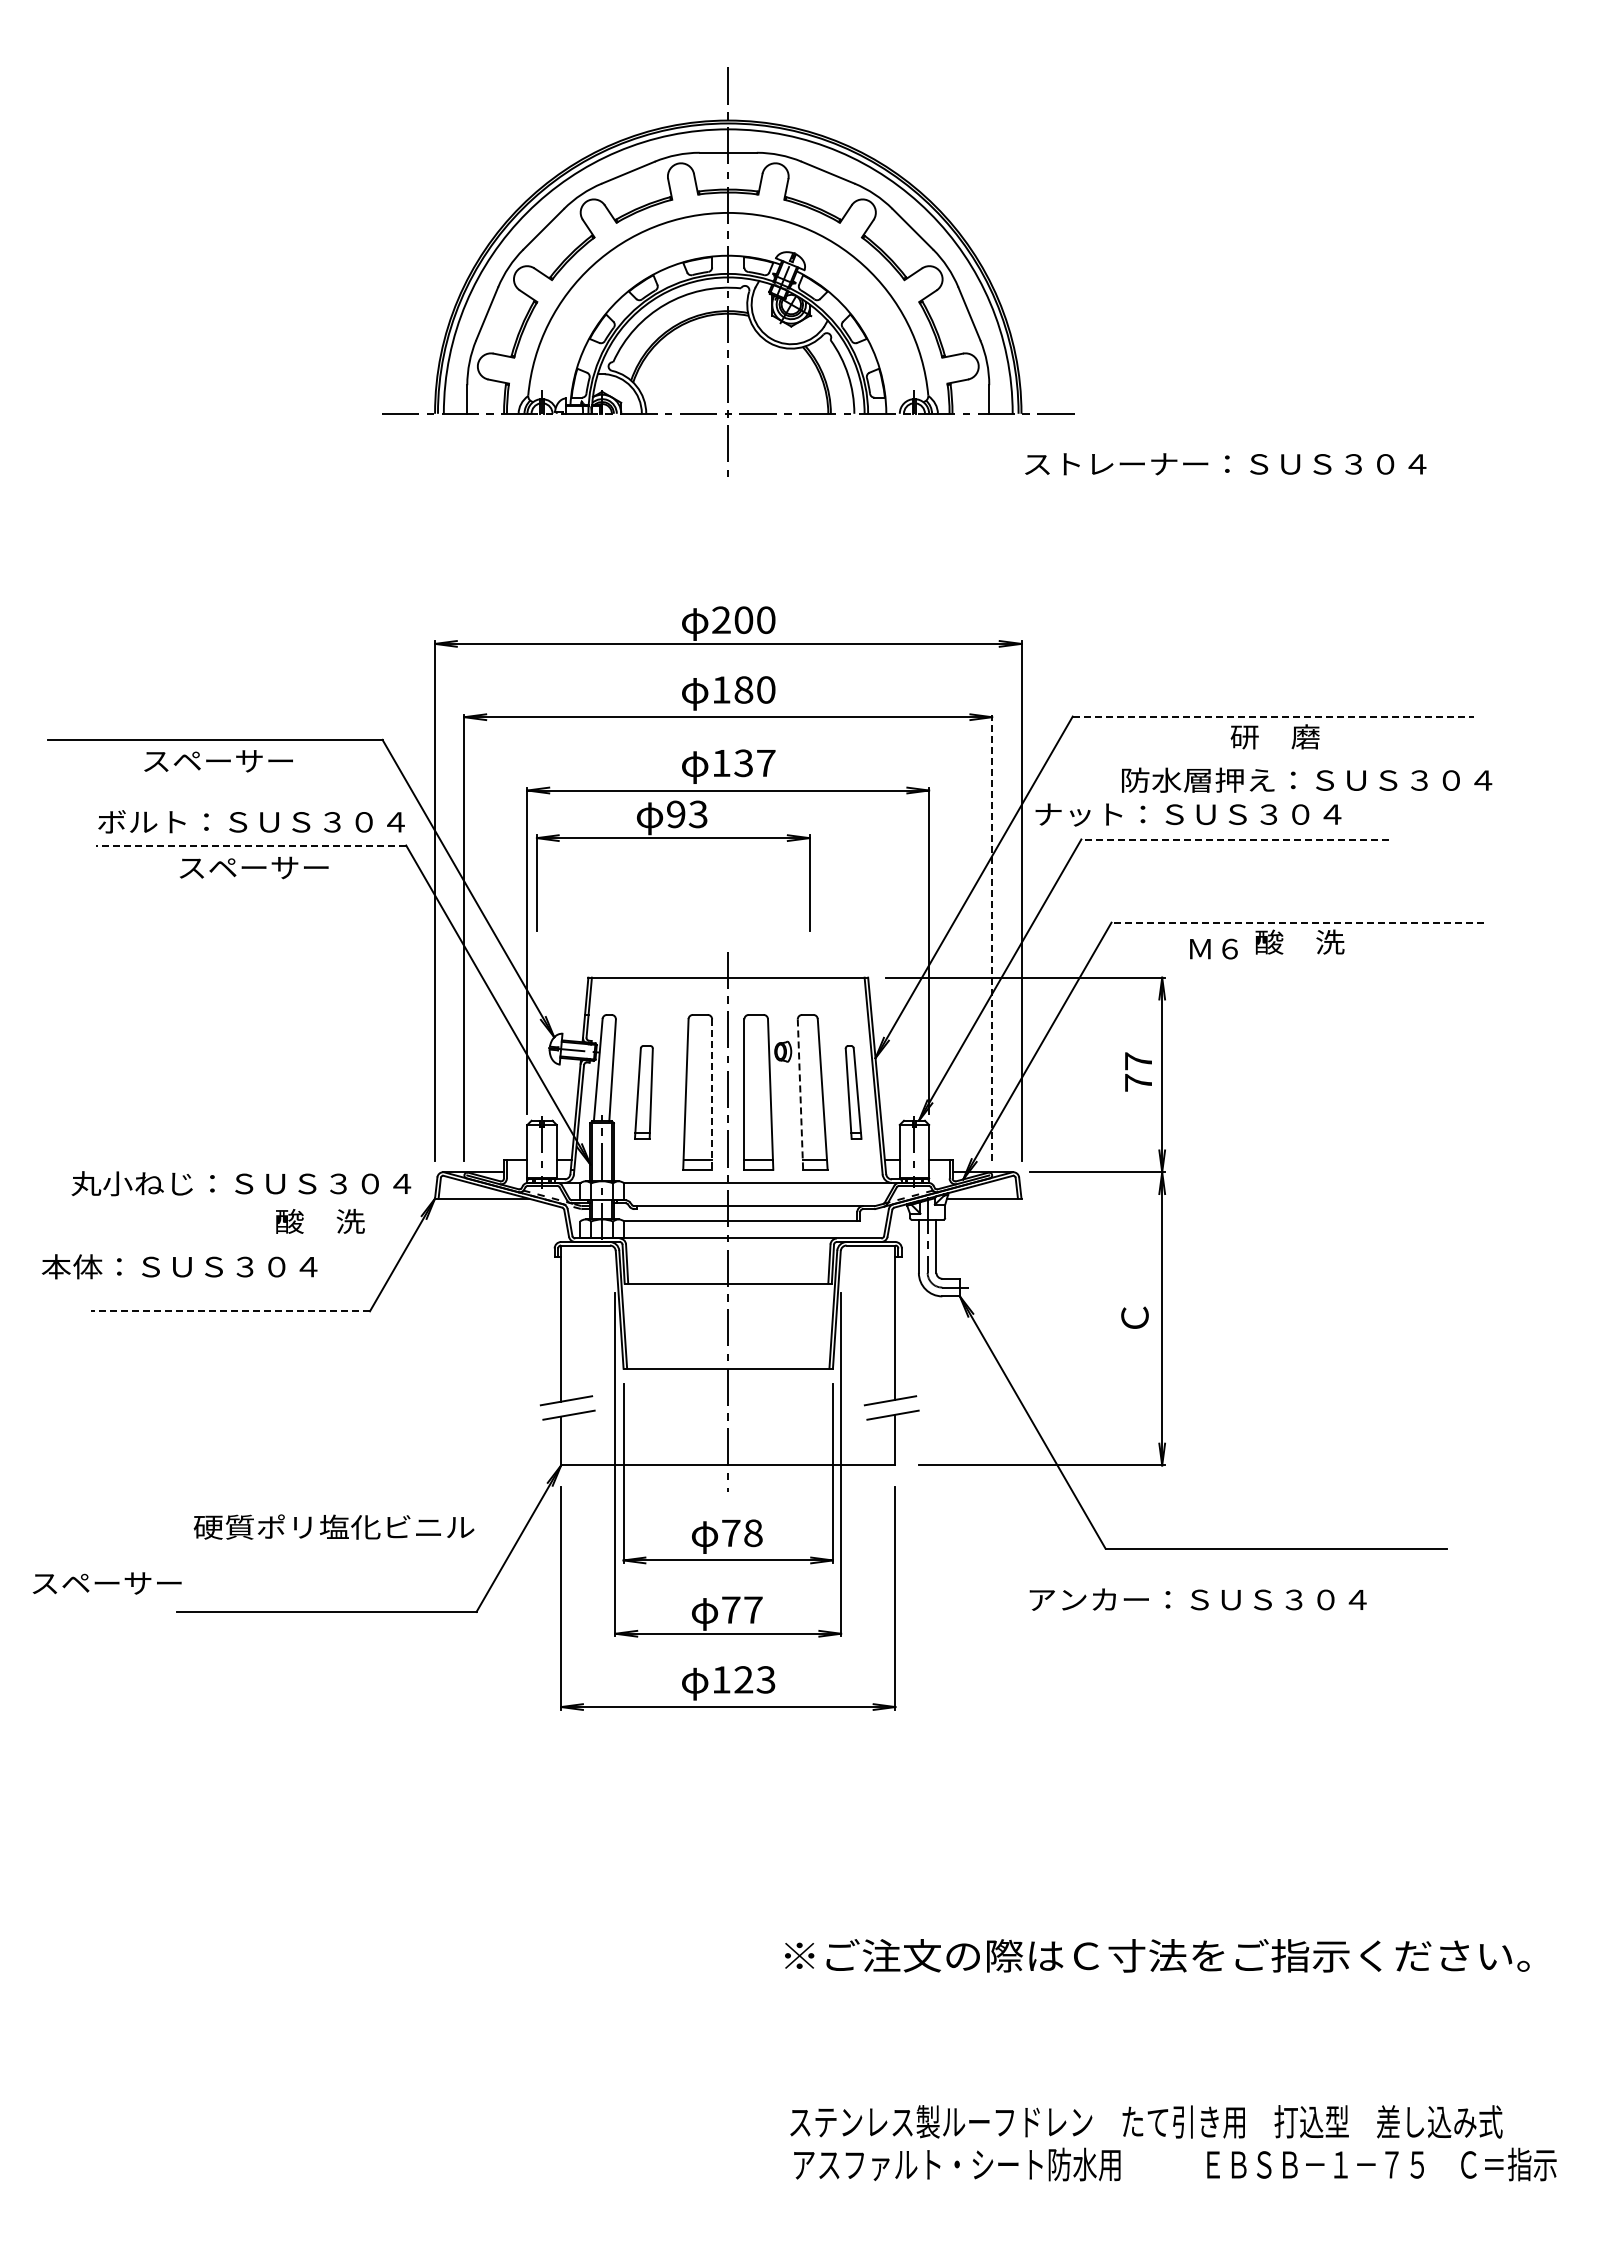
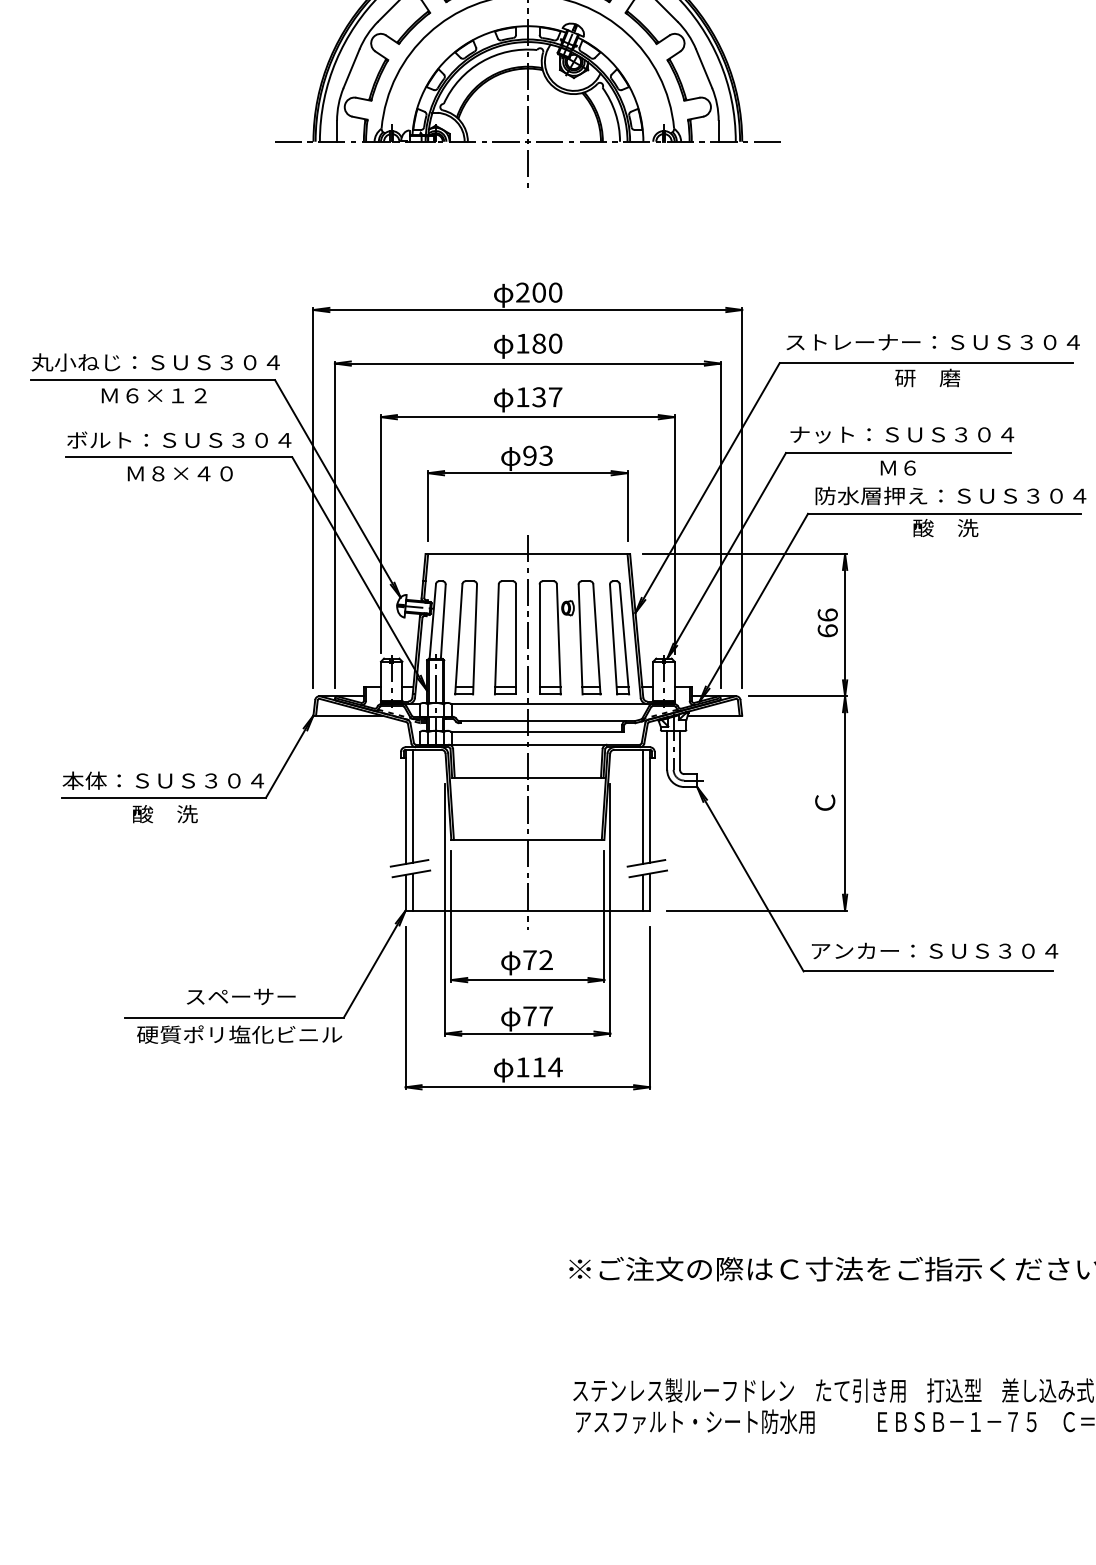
text: (1225, 464) -> (933, 342), moved
line: (1273, 716) -> (926, 363), dashed -> solid
text: (218, 761) -> (155, 395), スペーサー -> Ｍ６×１２
text: (1307, 779) -> (951, 495), moved
text: (1188, 814) -> (902, 434), moved
part: (673, 838) -> (528, 473), moved
line: (1235, 839) -> (898, 453), dashed -> solid
line: (250, 845) -> (178, 457), dashed -> solid
text: (254, 867) -> (181, 473), スペーサー -> Ｍ８×４０
line: (1297, 922) -> (944, 513), dashed -> solid
line: (992, 937) -> (721, 524), dashed -> solid
text: (1213, 948) -> (897, 467), moved
text: (1138, 1071) -> (827, 622), 77 -> 66
part: (643, 1092) -> (465, 637), size x1.67
part: (853, 1092) -> (619, 637), size x1.67
line: (712, 1095) -> (516, 640), dashed -> solid
line: (800, 1095) -> (580, 640), dashed -> solid
text: (241, 1183) -> (155, 362), moved
text: (320, 1220) -> (165, 813), moved
text: (179, 1266) -> (163, 780), moved
line: (230, 1311) -> (163, 798), dashed -> solid
line: (571, 1322) -> (413, 806), added
line: (885, 1323) -> (642, 806), added
line: (571, 1439) -> (413, 891), added
line: (885, 1440) -> (642, 892), added
text: (333, 1526) -> (239, 1034), moved
text: (753, 1533) -> (546, 960), 78 -> 72
text: (106, 1583) -> (240, 996), moved
text: (1197, 1599) -> (934, 950), moved
text: (755, 1679) -> (547, 1067), 123 -> 114

